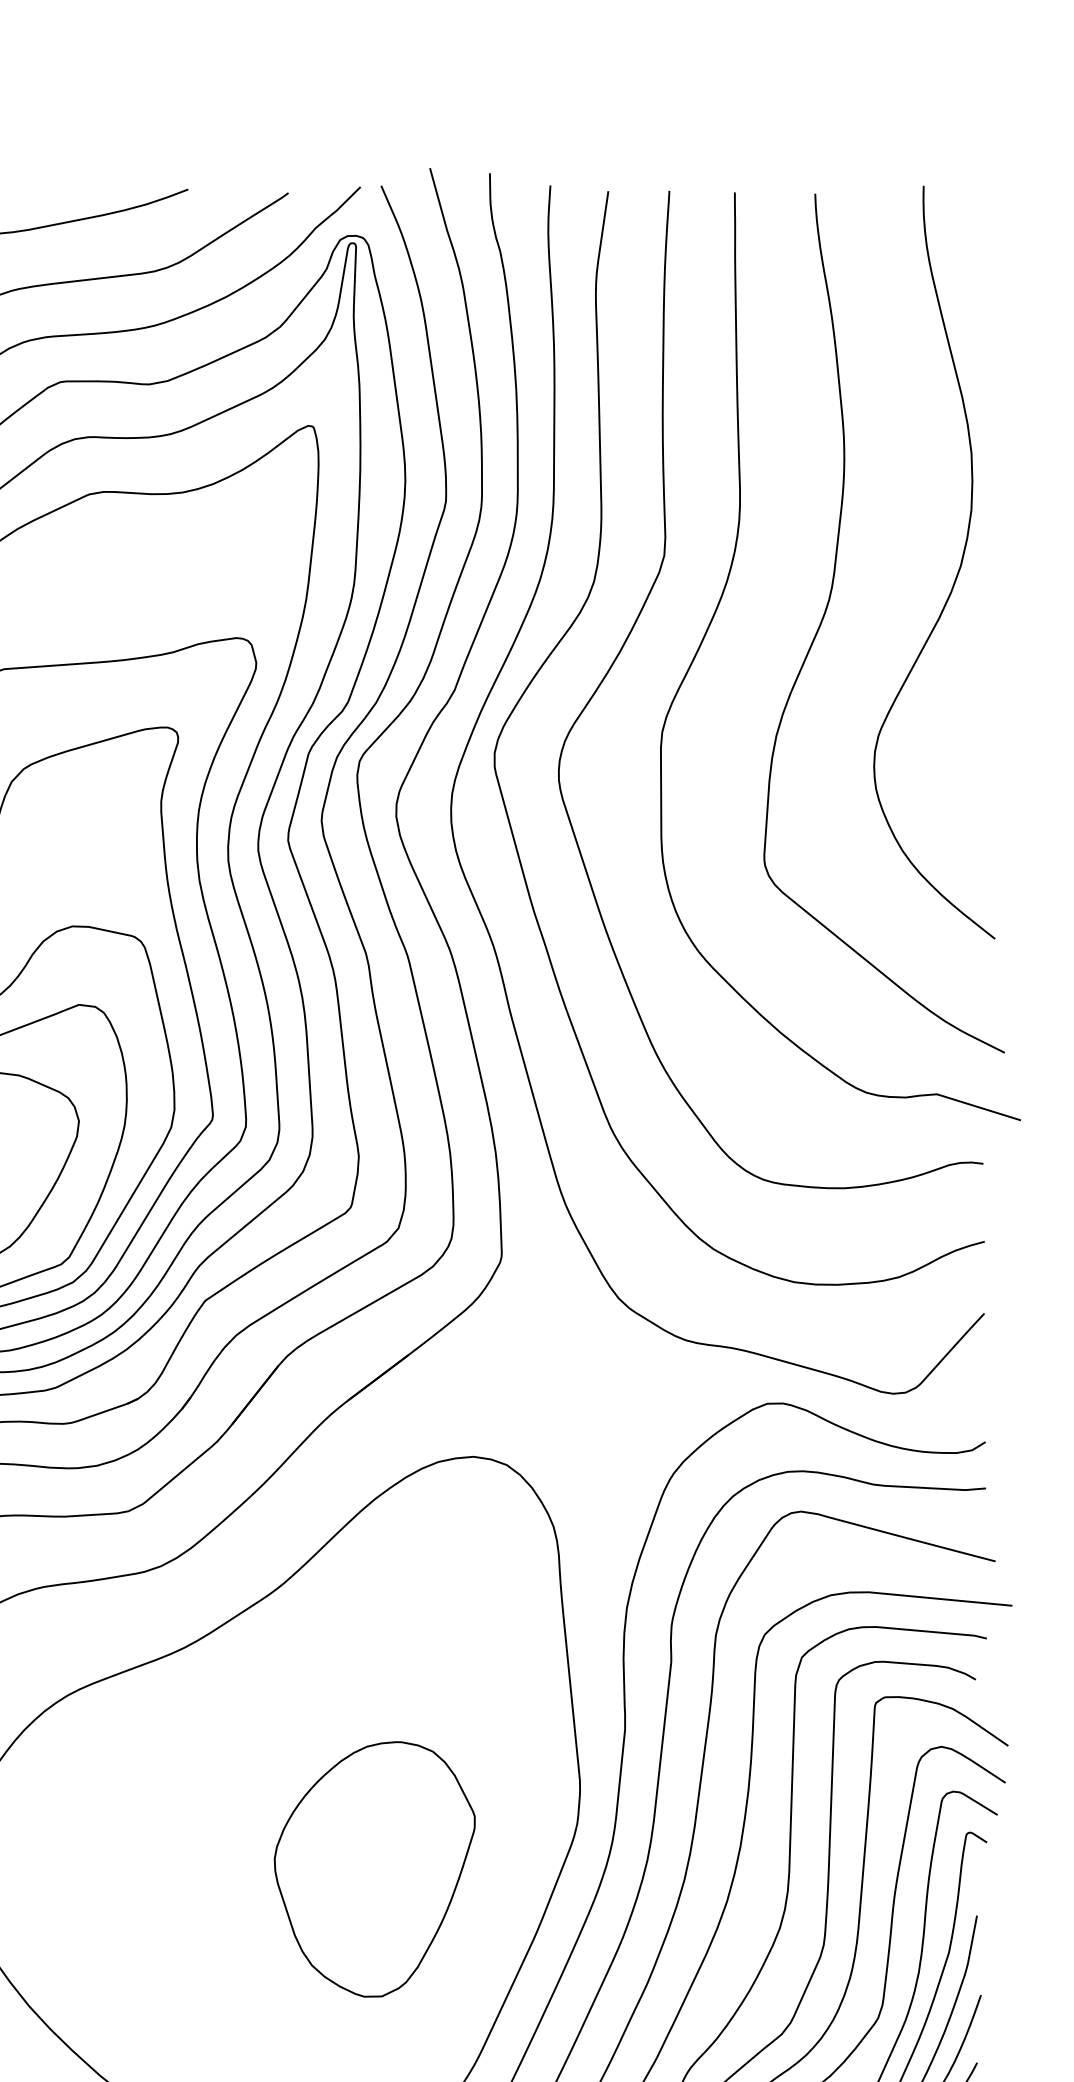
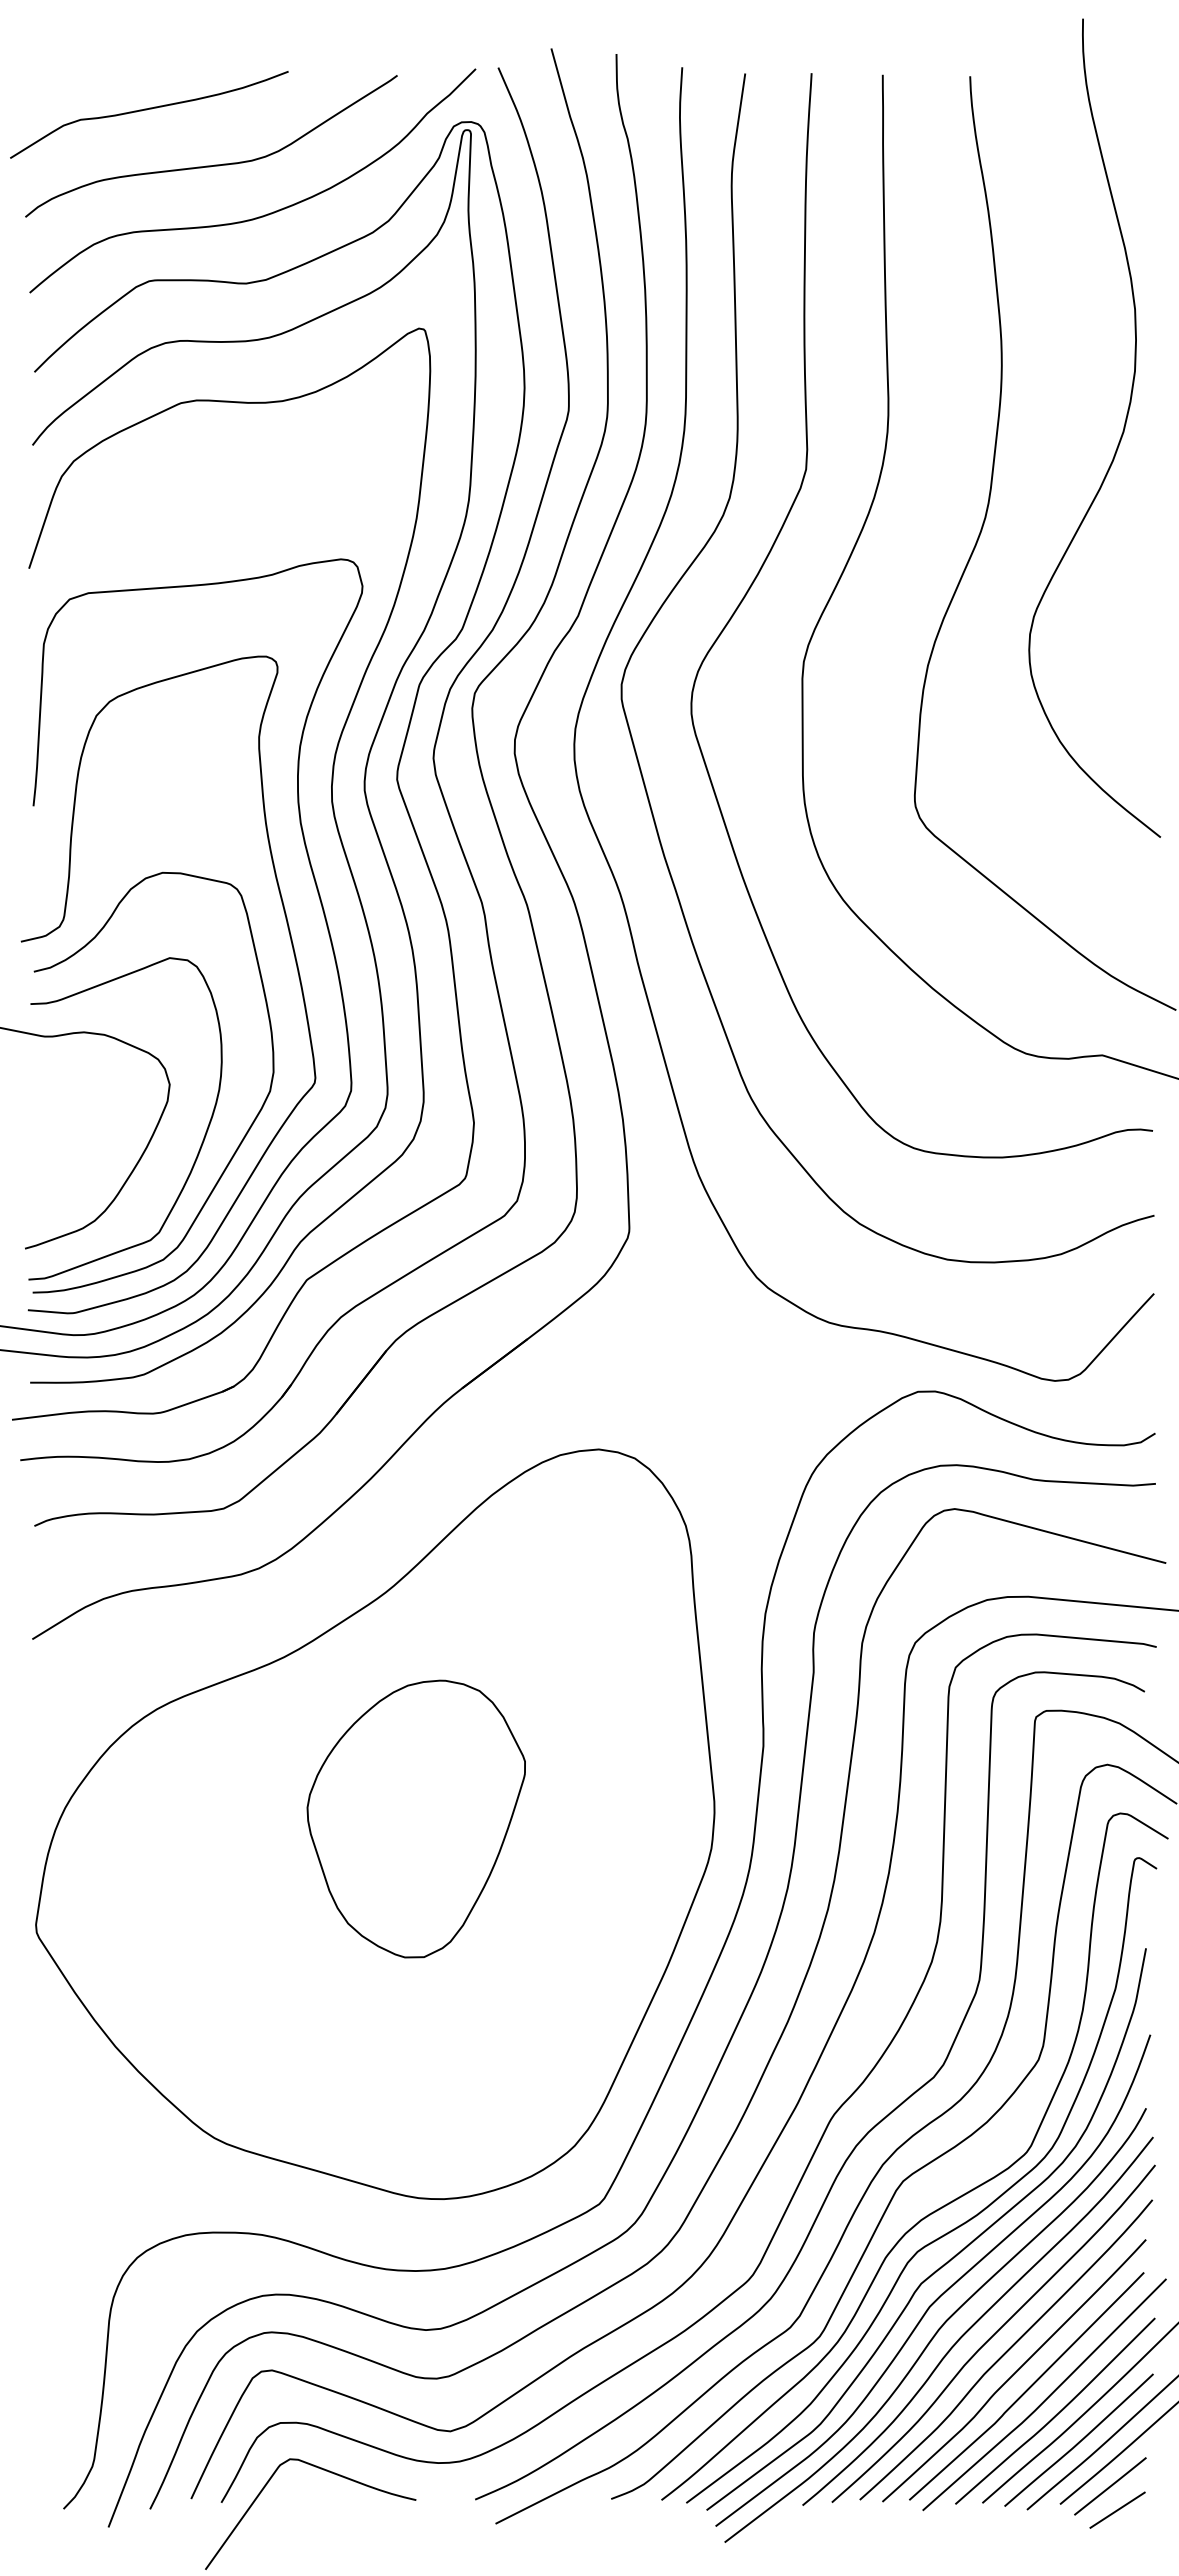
curve: (958, 570) -> (1120, 436), moved
part: (374, 1868) -> (415, 1818), moved

